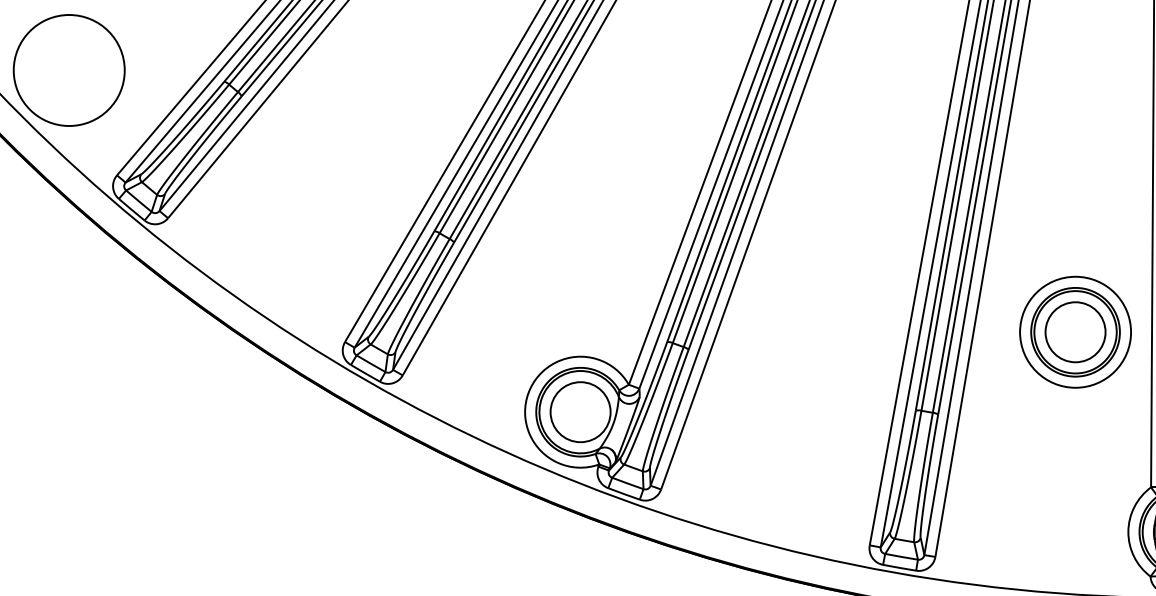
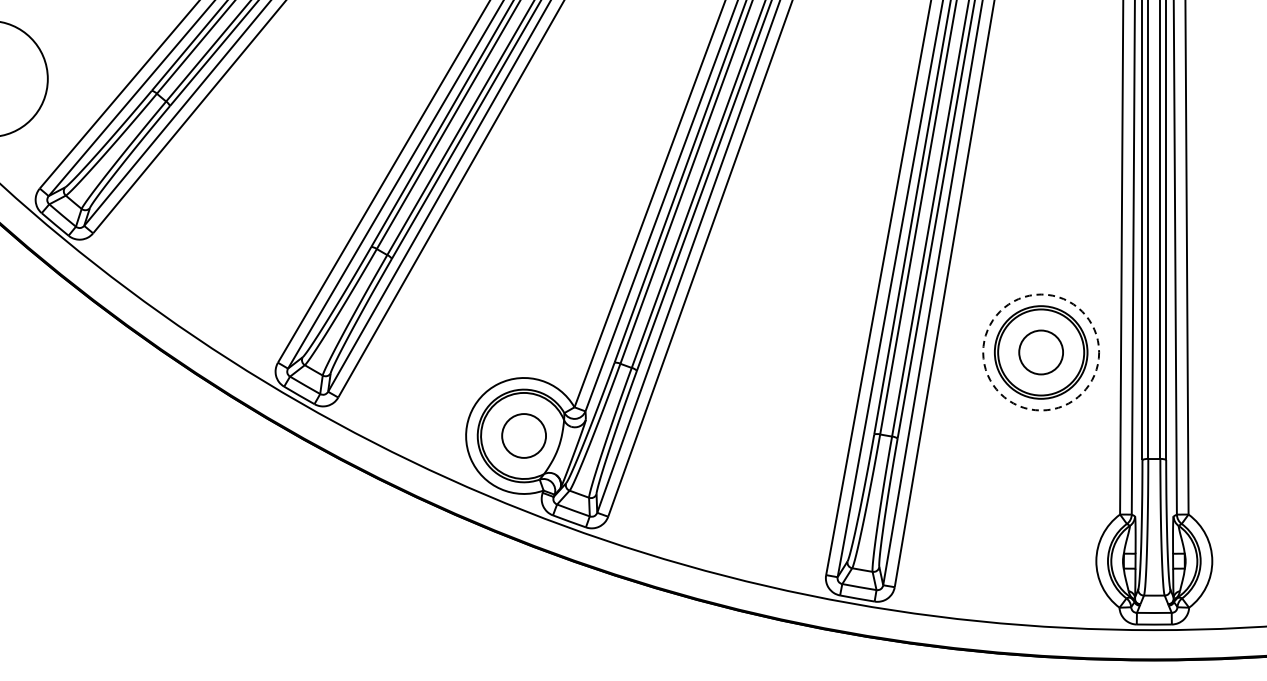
circle: (1074, 332) -> (1040, 352), size x0.7
circle: (1075, 332) -> (1041, 352), solid -> dashed
circle: (580, 411) -> (523, 435), size x0.7

